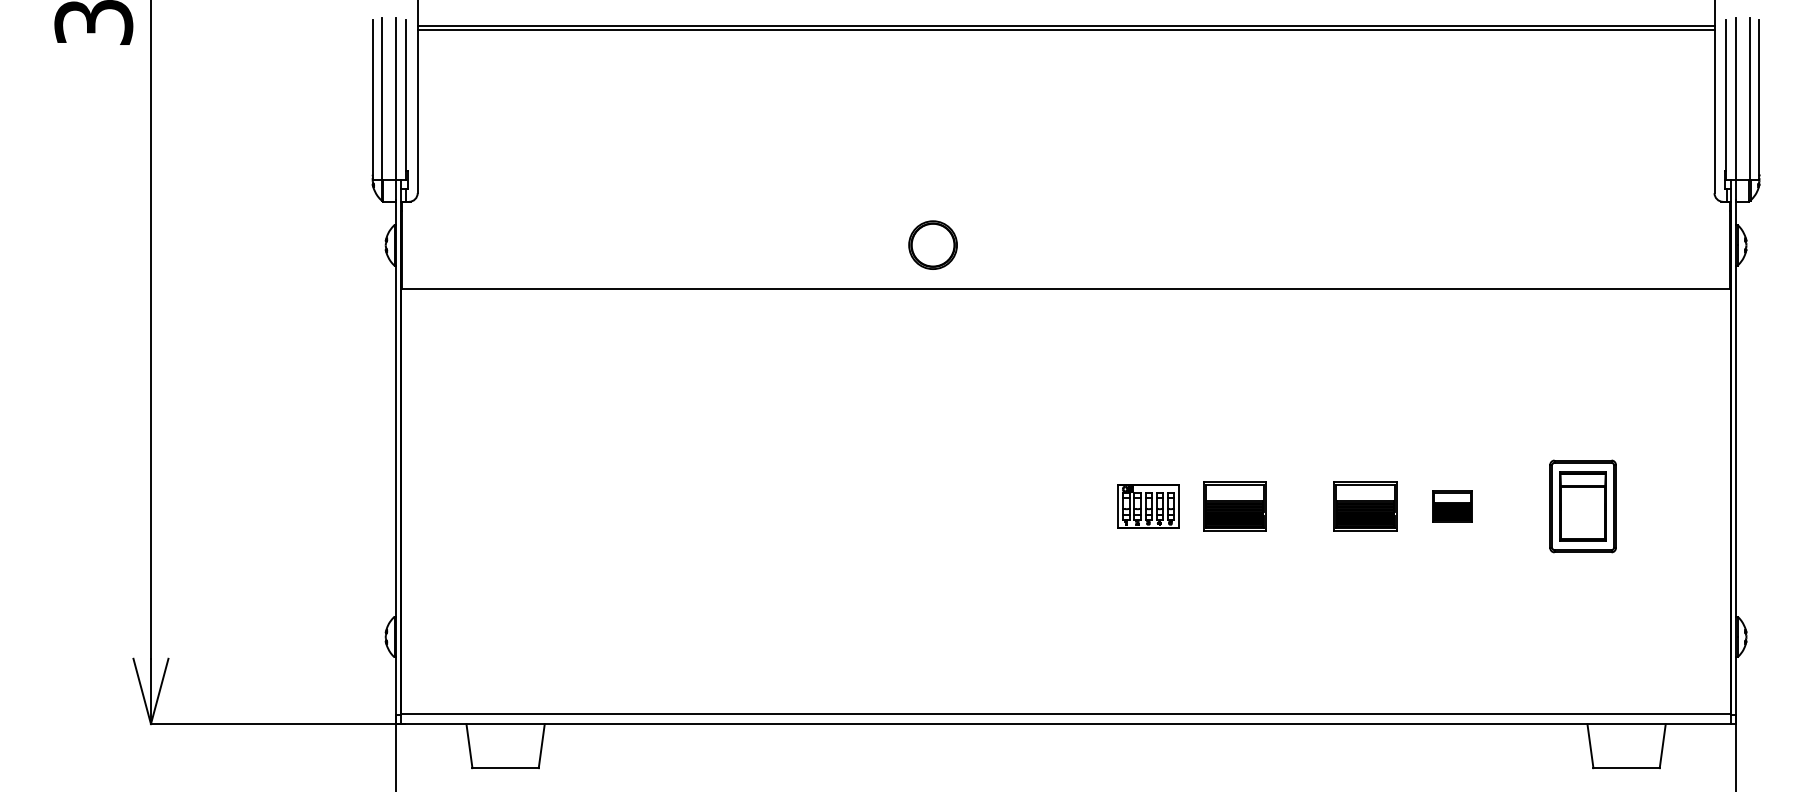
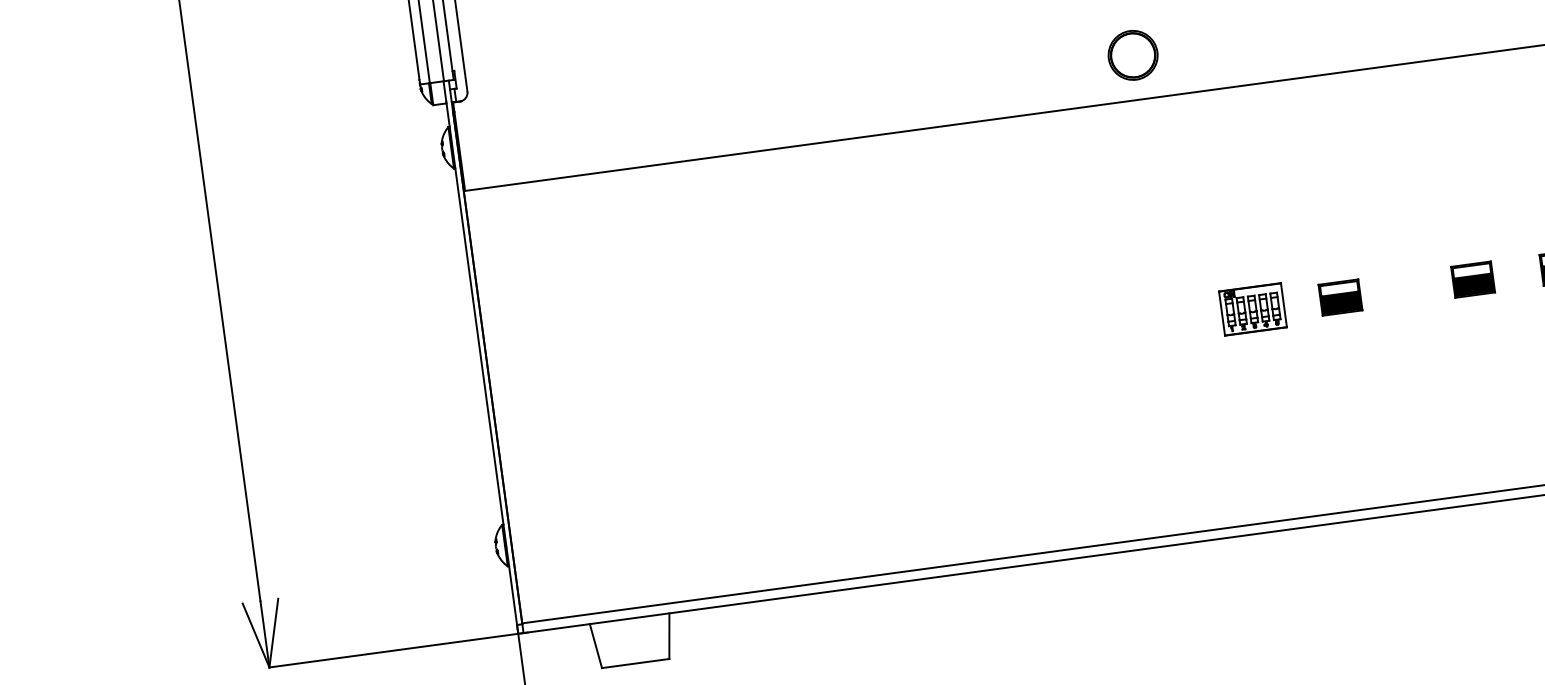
part: (932, 244) -> (1132, 54), moved
part: (1234, 506) -> (1340, 297), size x0.62
part: (1365, 506) -> (1473, 279), size x0.62

